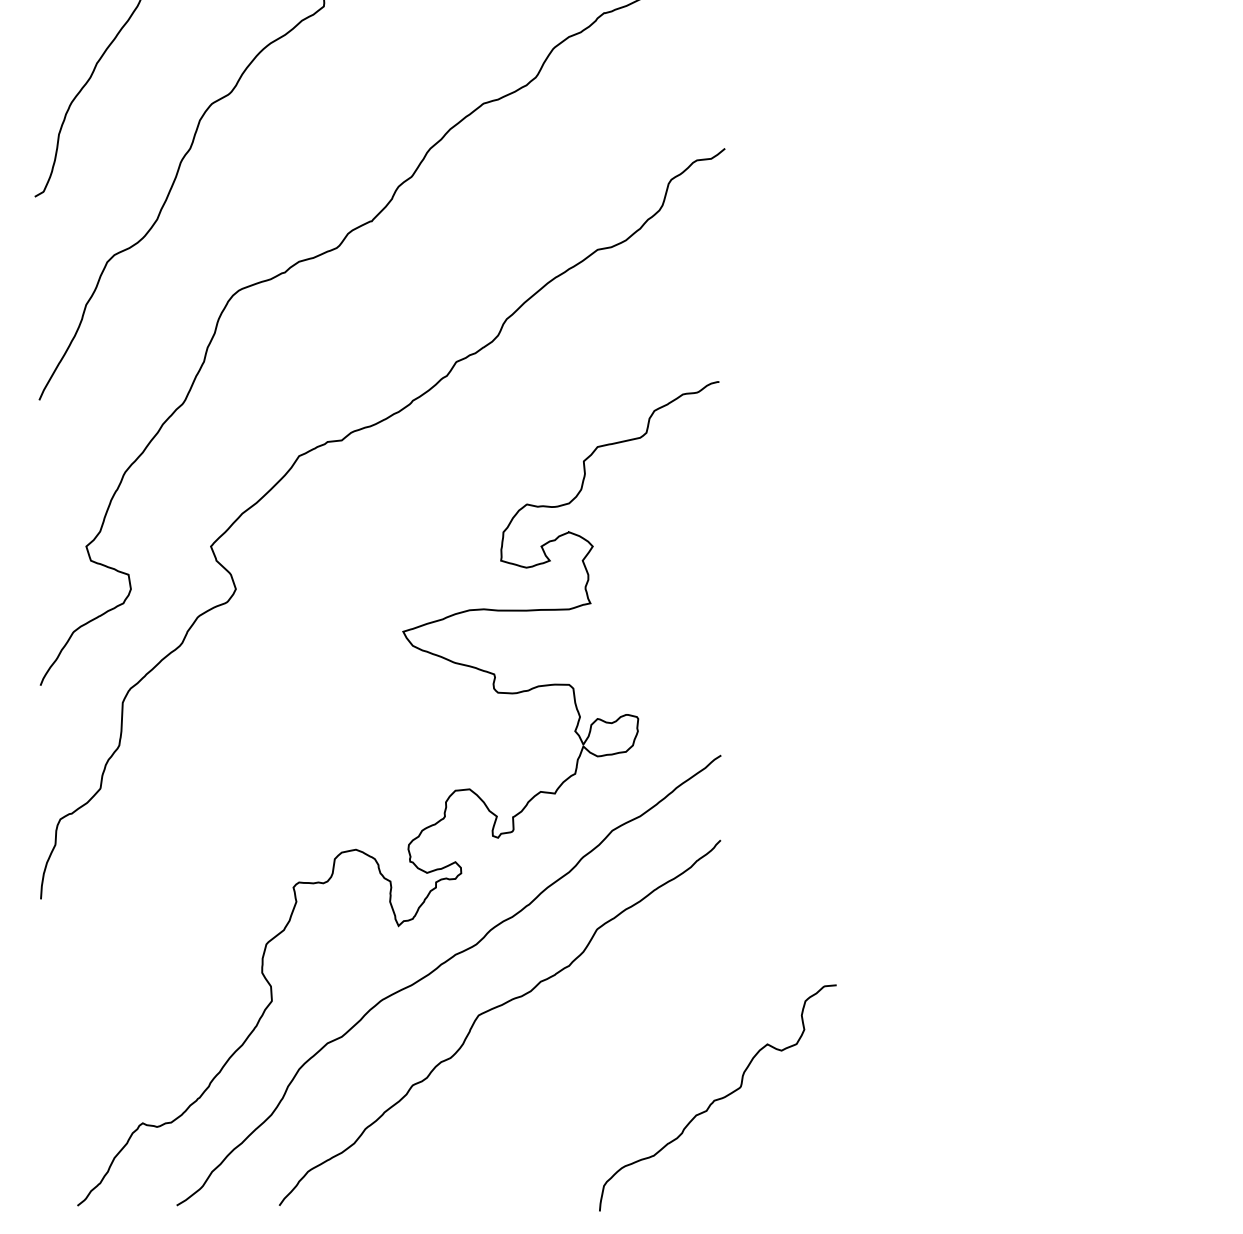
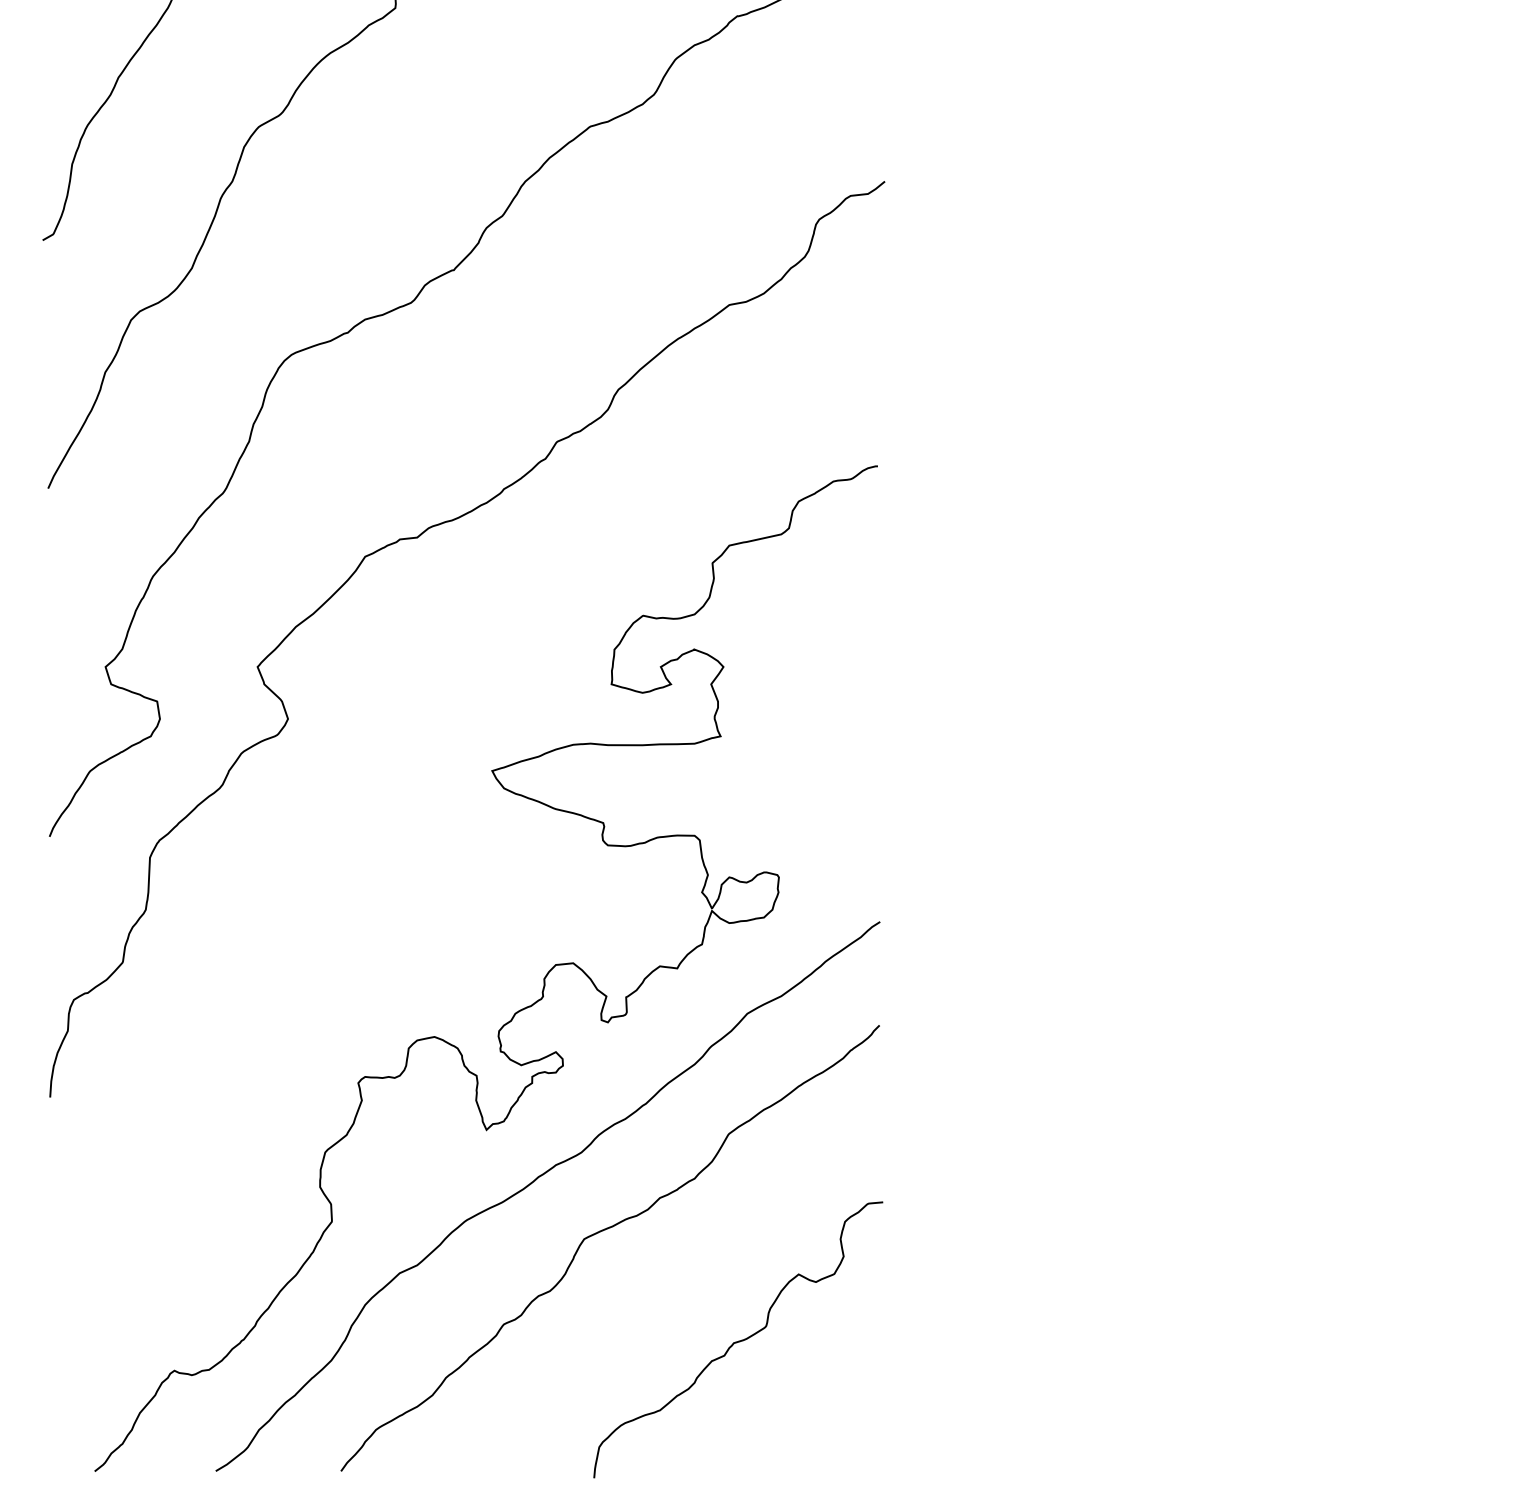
curve: (717, 1098) -> (737, 1340), moved

